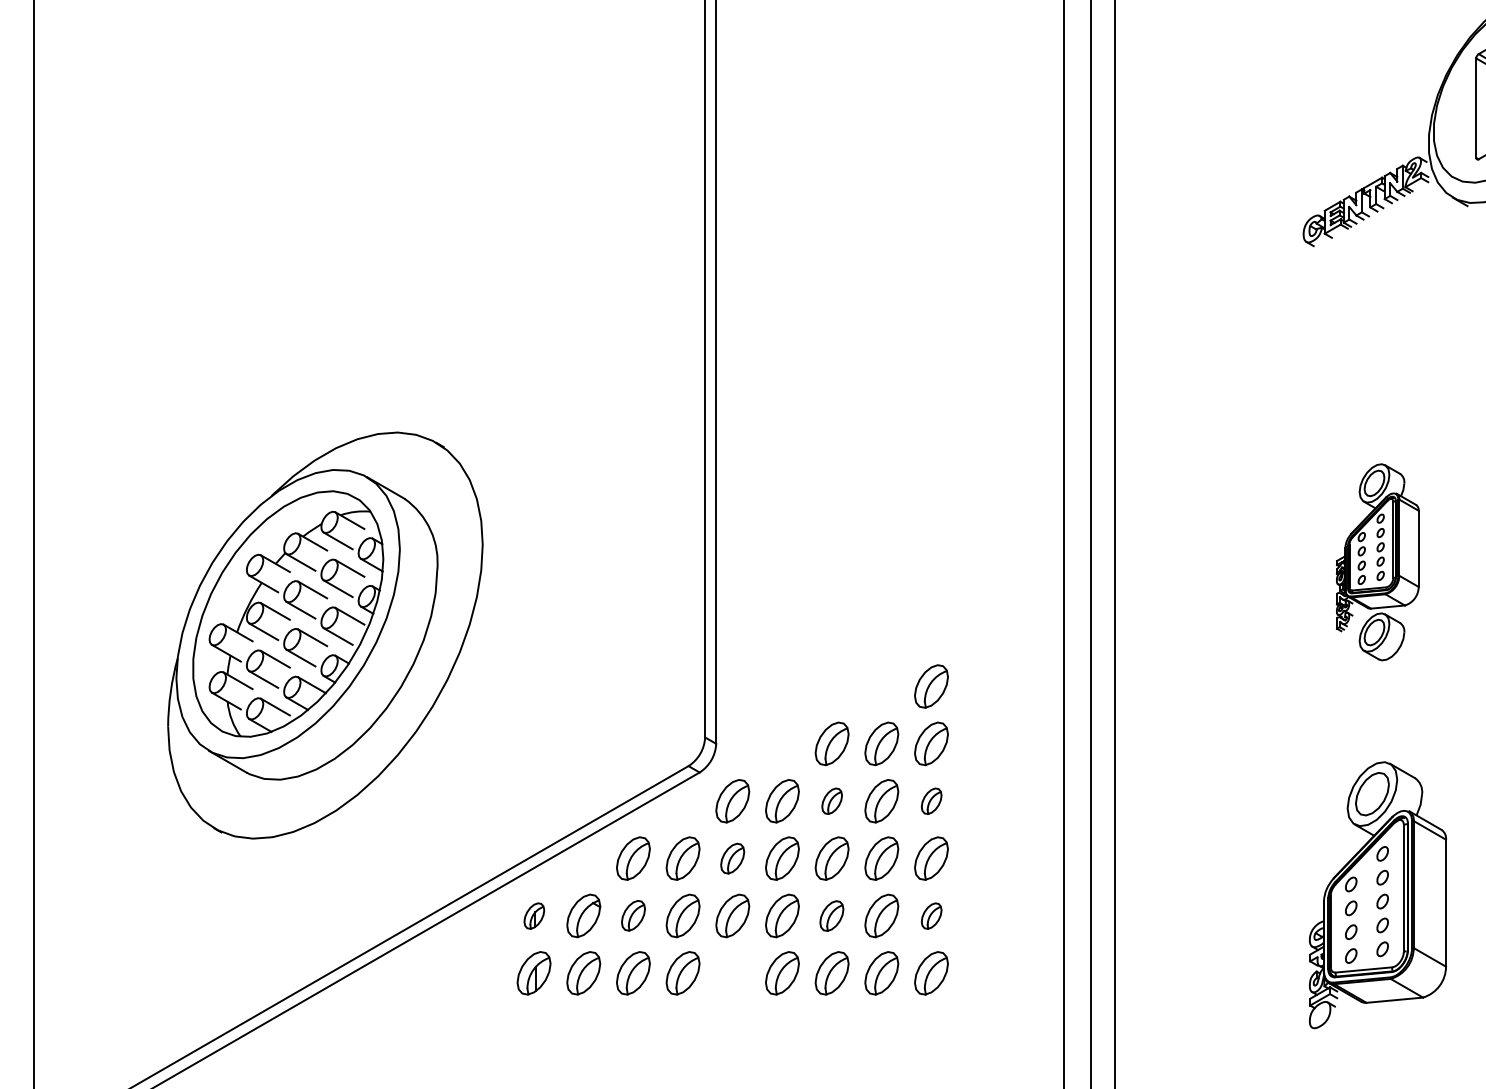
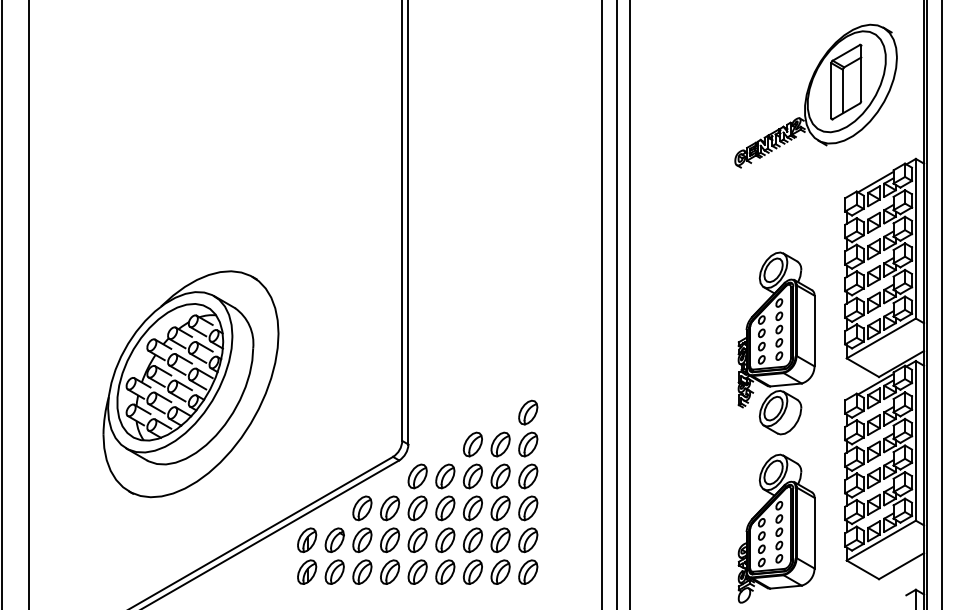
part: (1377, 562) -> (776, 343), size x1.67
part: (831, 801) -> (472, 476), size x1.67
part: (931, 801) -> (528, 476), size x1.67
part: (732, 858) -> (417, 508), size x1.43
part: (633, 914) -> (362, 539), size x1.43
part: (534, 916) -> (307, 540), size x1.67
part: (831, 916) -> (472, 540), size x1.43
part: (931, 916) -> (528, 540), size x1.67
part: (732, 972) -> (417, 571), added

